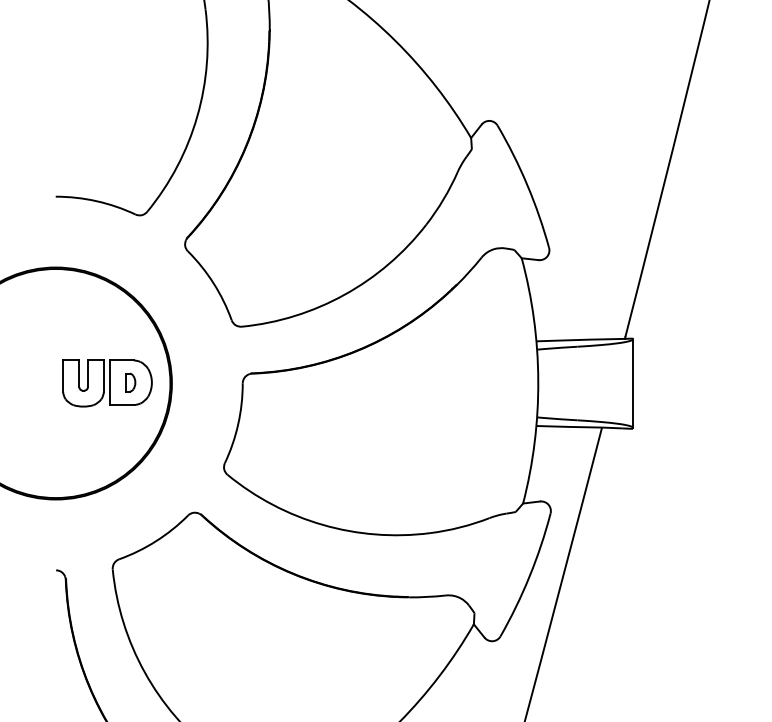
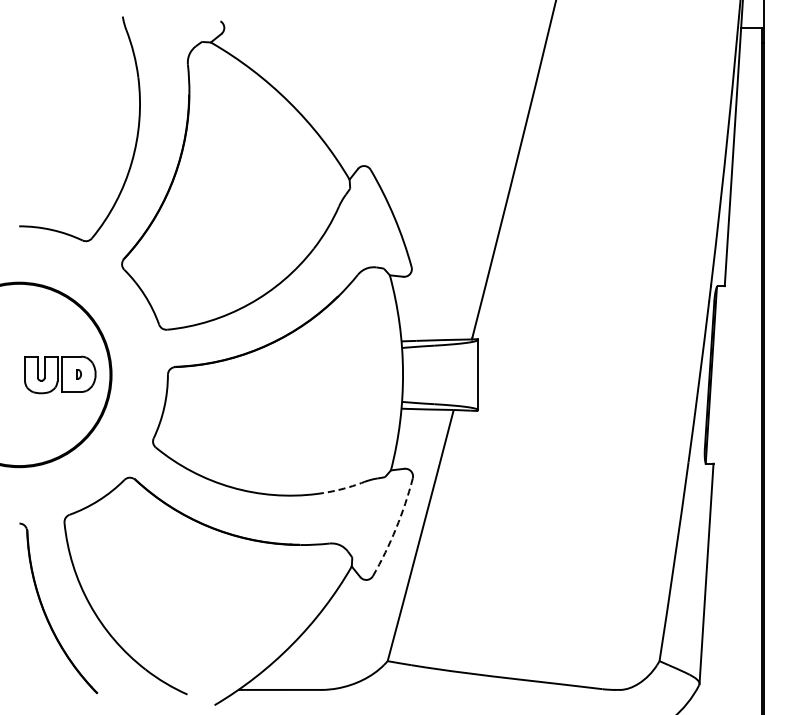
part: (130, 382) -> (78, 374), size x0.6
arc: (459, 527) -> (340, 489), solid -> dashed
arc: (530, 576) -> (396, 528), solid -> dashed

